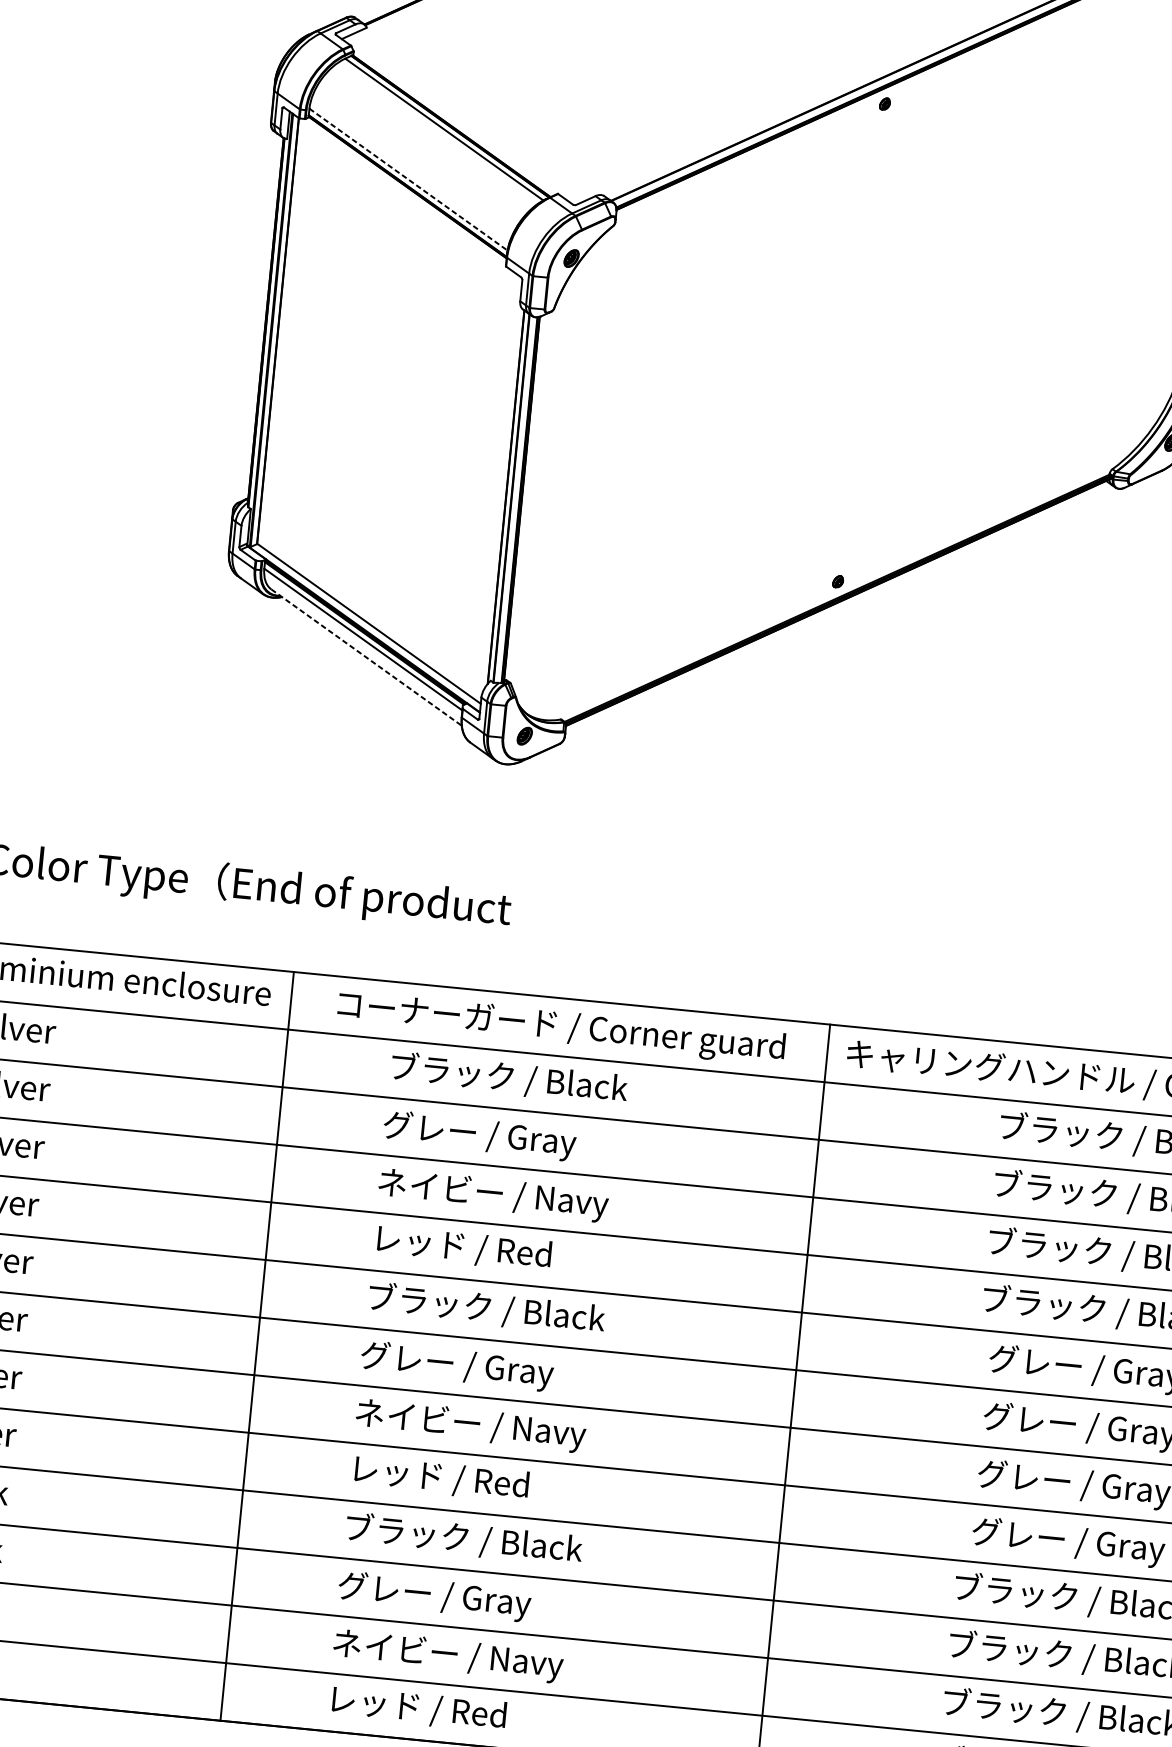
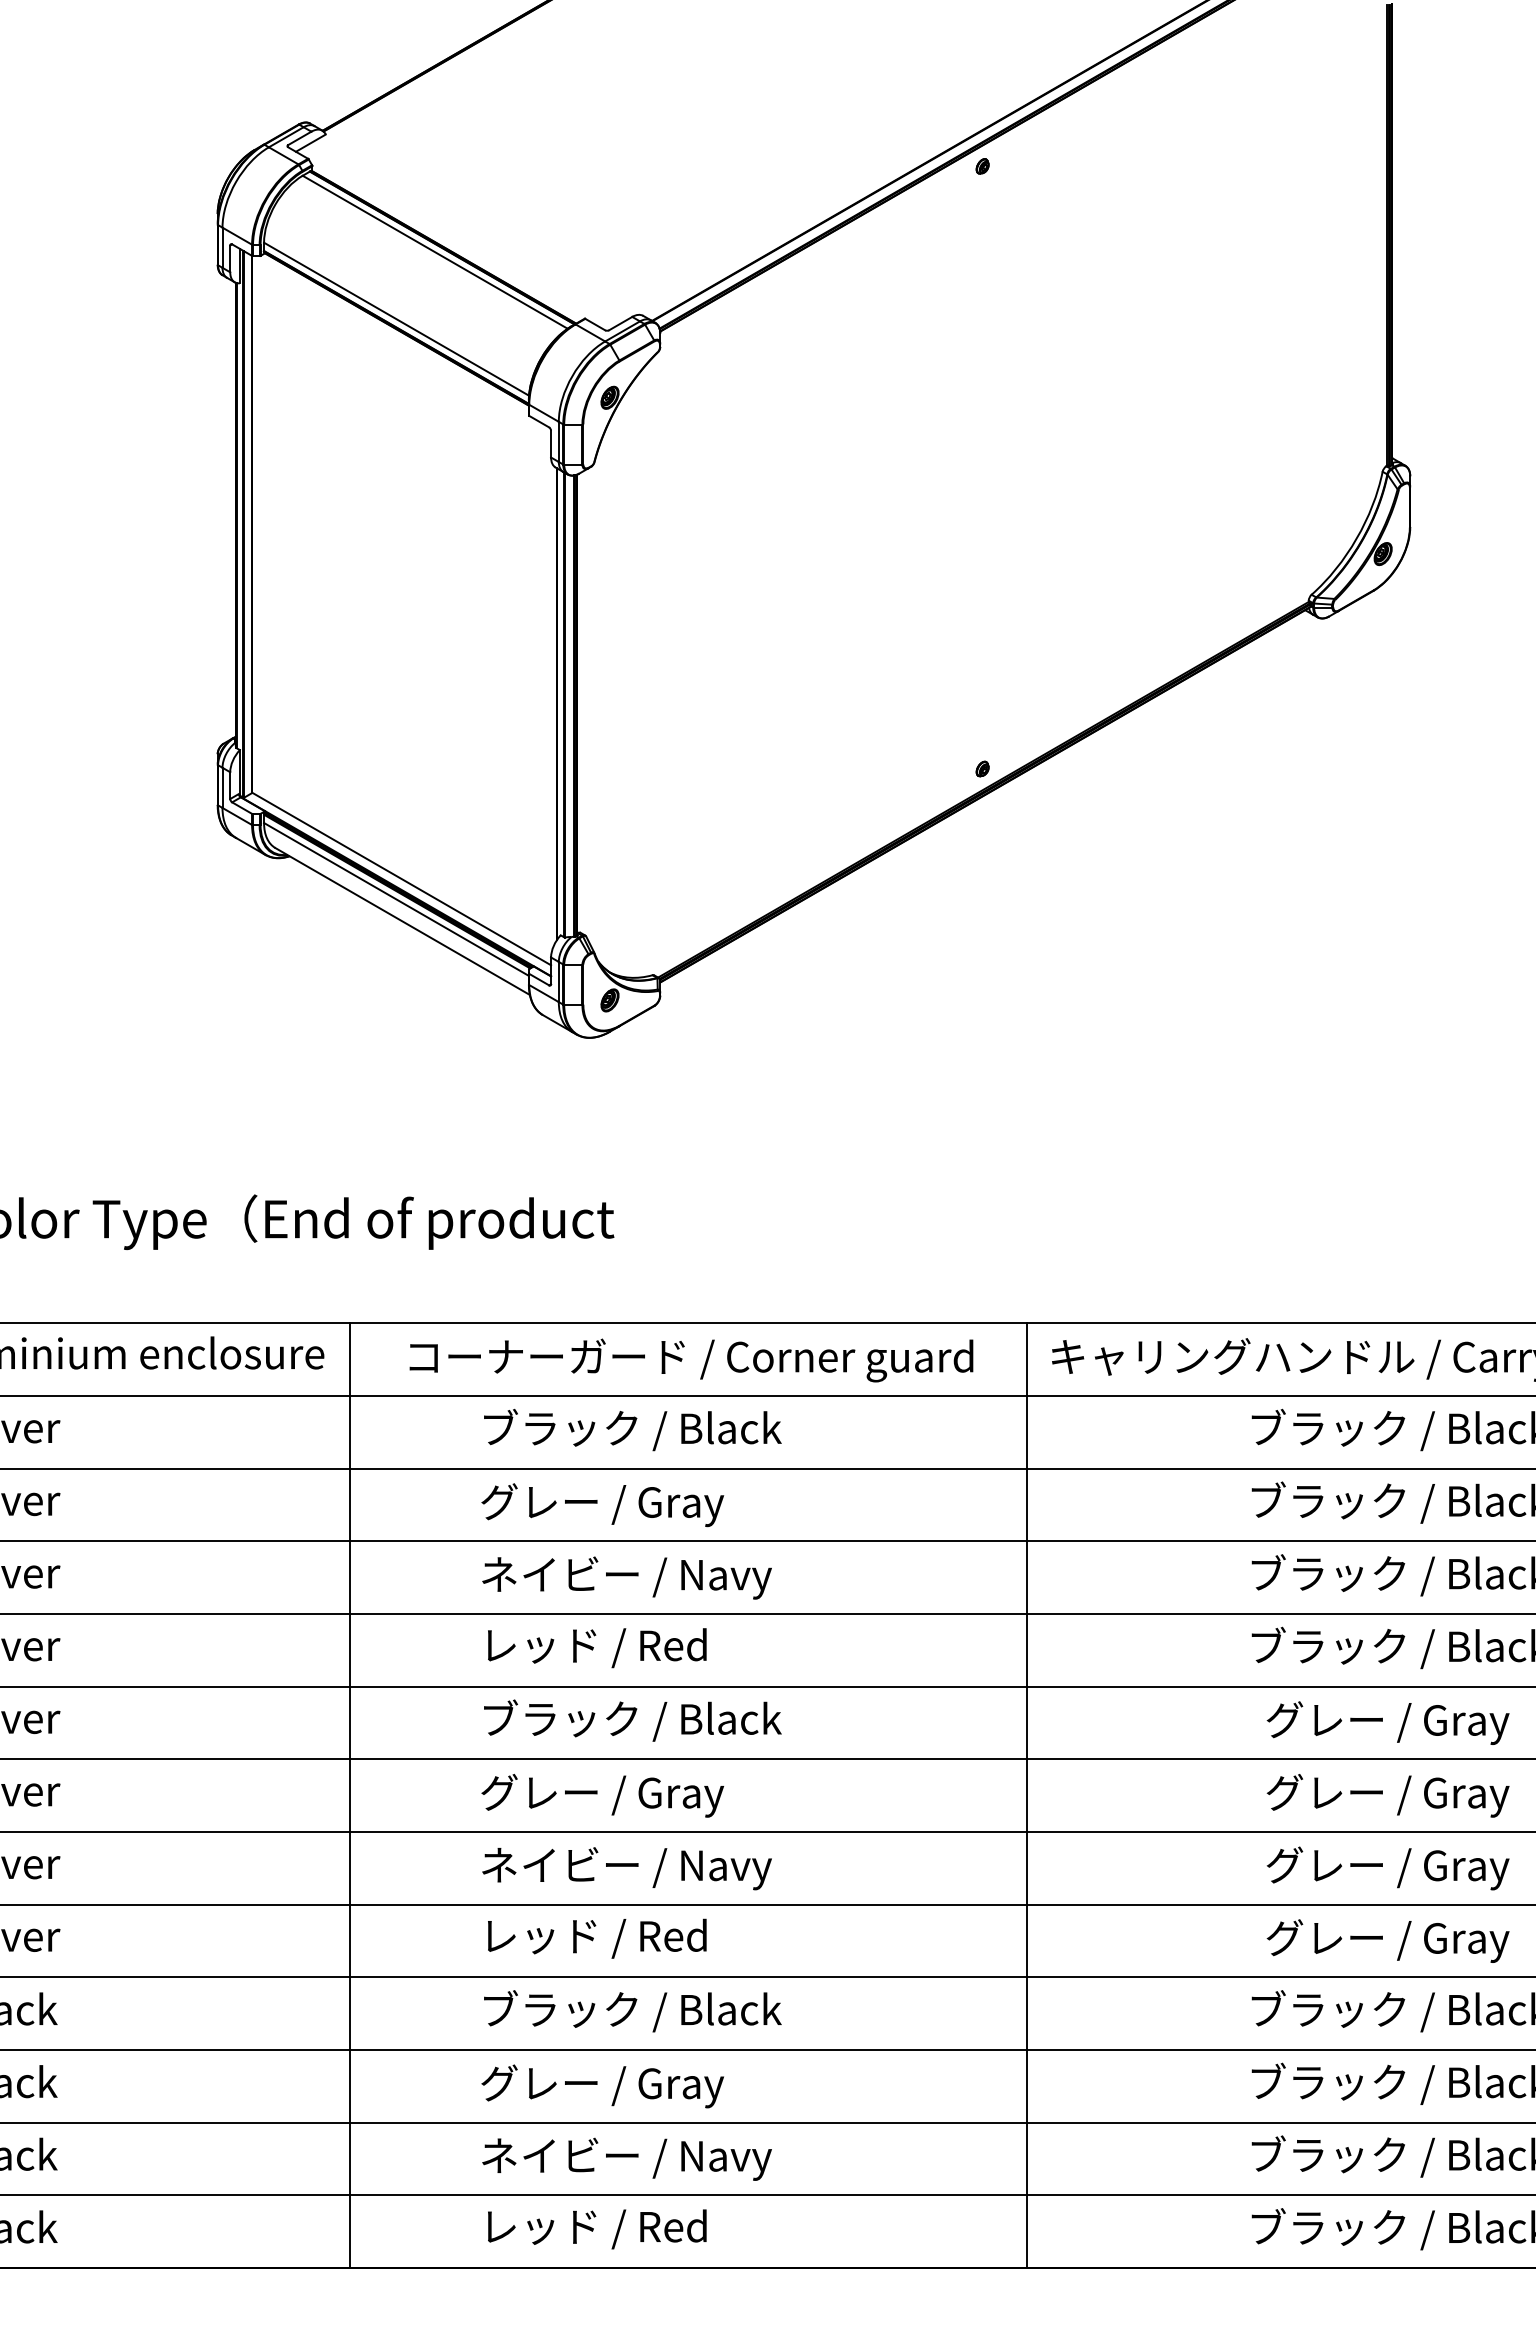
line: (408, 179) -> (396, 319), dashed -> solid
line: (366, 657) -> (402, 921), dashed -> solid

